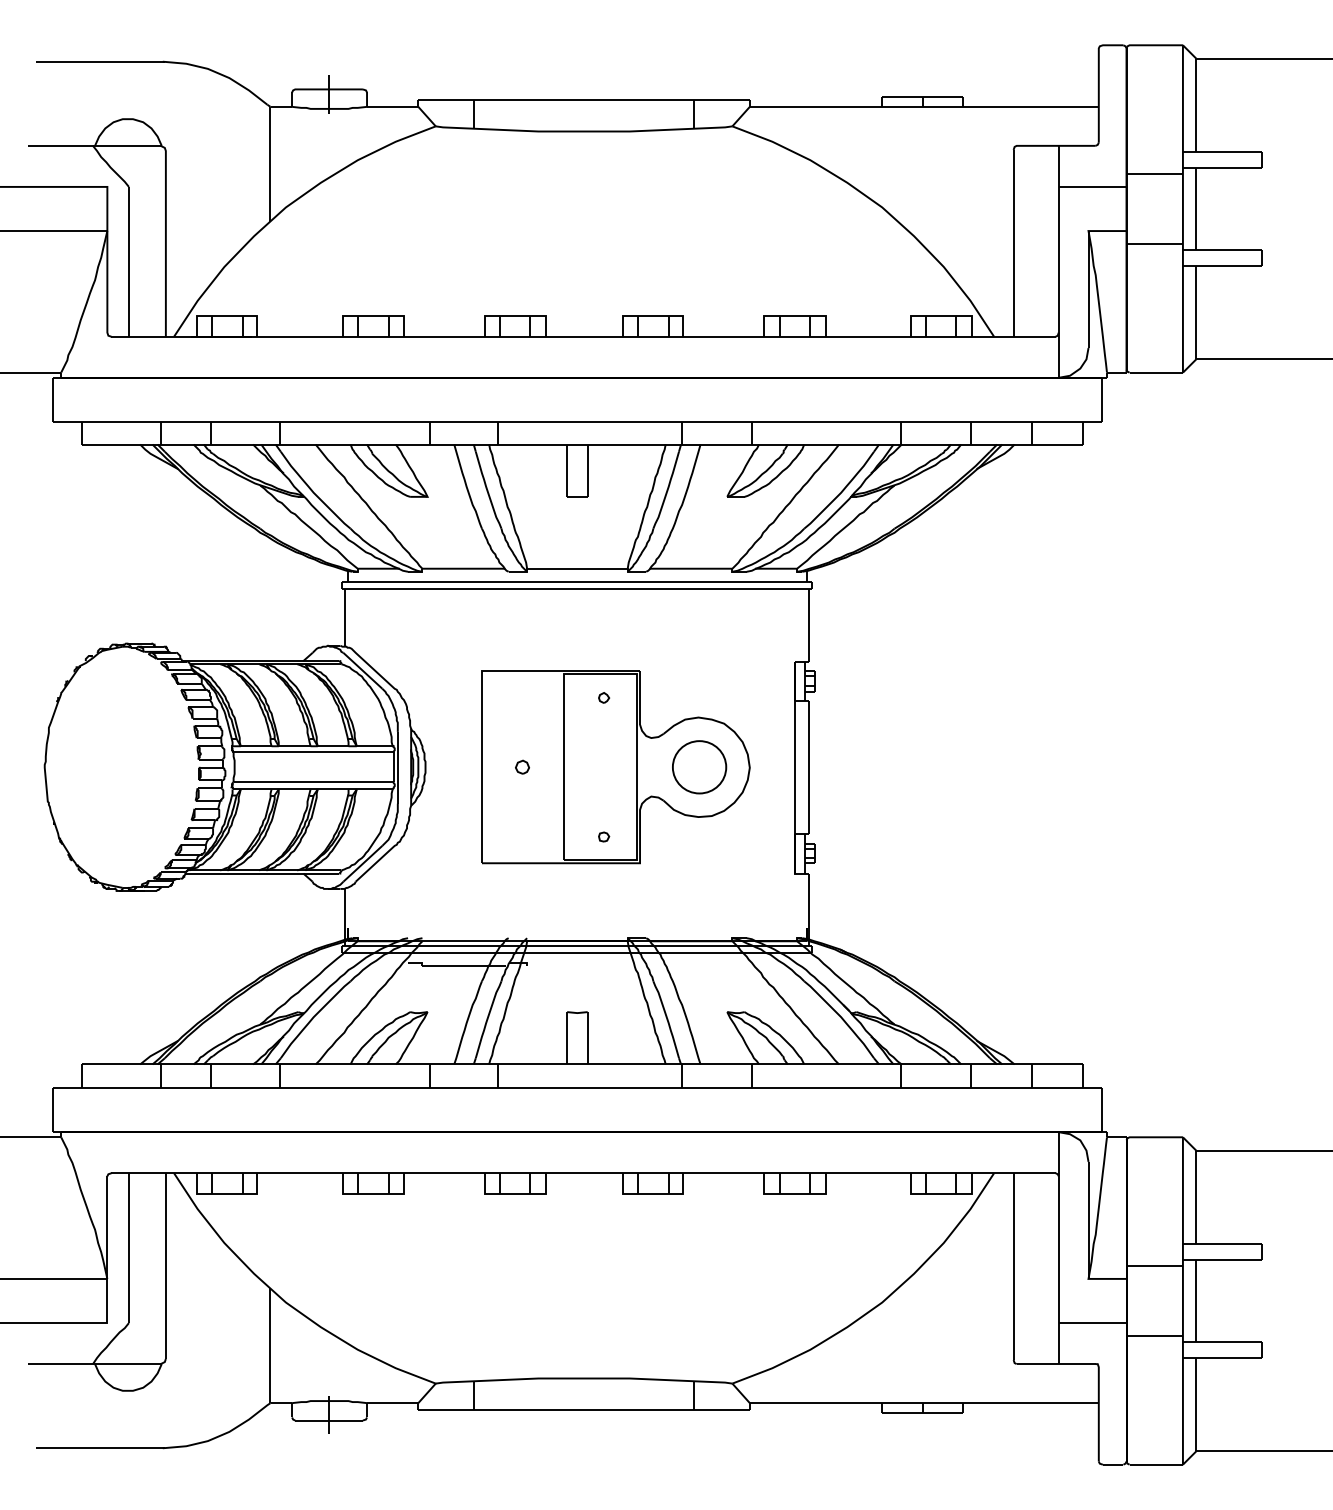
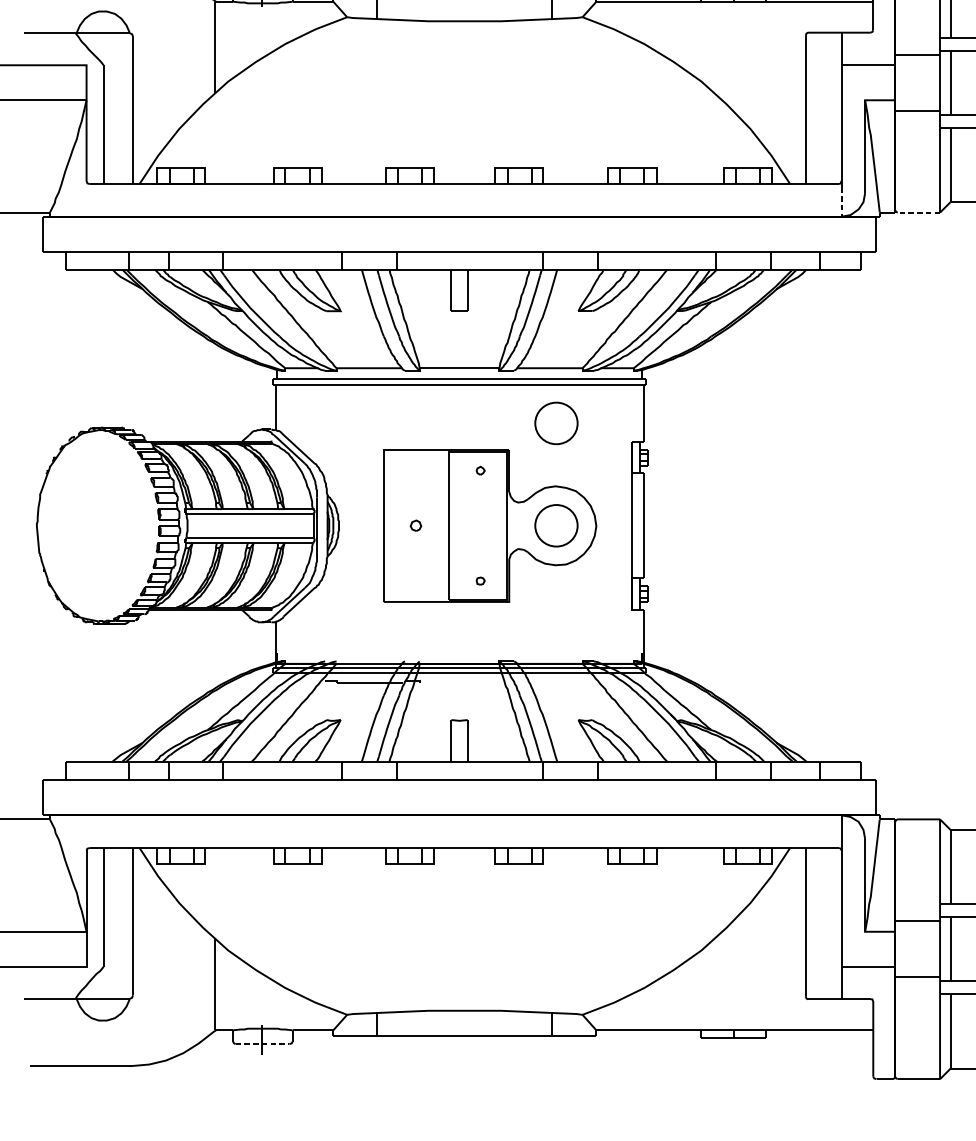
line: (1058, 359) -> (841, 202), solid -> dashed
line: (1156, 372) -> (919, 212), solid -> dashed
part: (699, 638) -> (556, 423), added
line: (329, 1420) -> (262, 1044), solid -> dashed

